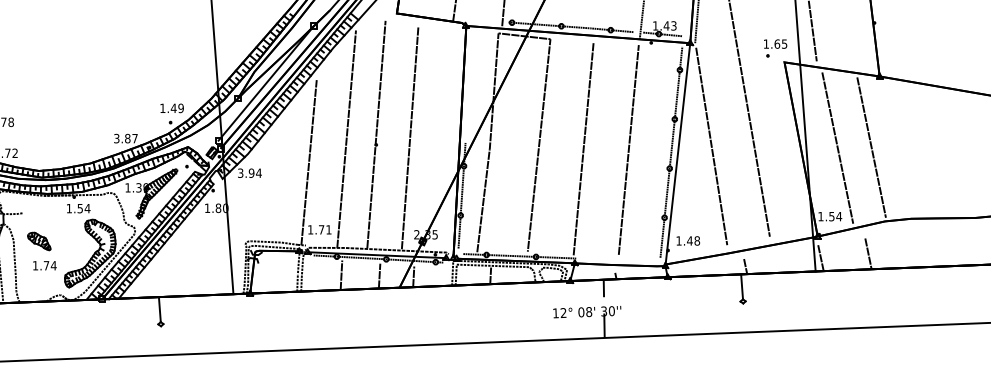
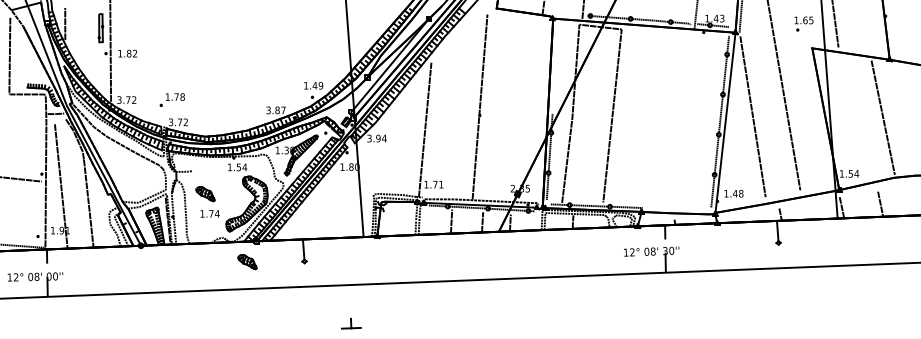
part: (774, 47) -> (803, 23), moved
line: (410, 137) -> (507, 109), removed
line: (346, 138) -> (455, 110), removed
line: (837, 147) -> (855, 117), removed
line: (583, 148) -> (648, 118), removed
line: (628, 149) -> (685, 119), removed
part: (90, 325) -> (247, 262), added

